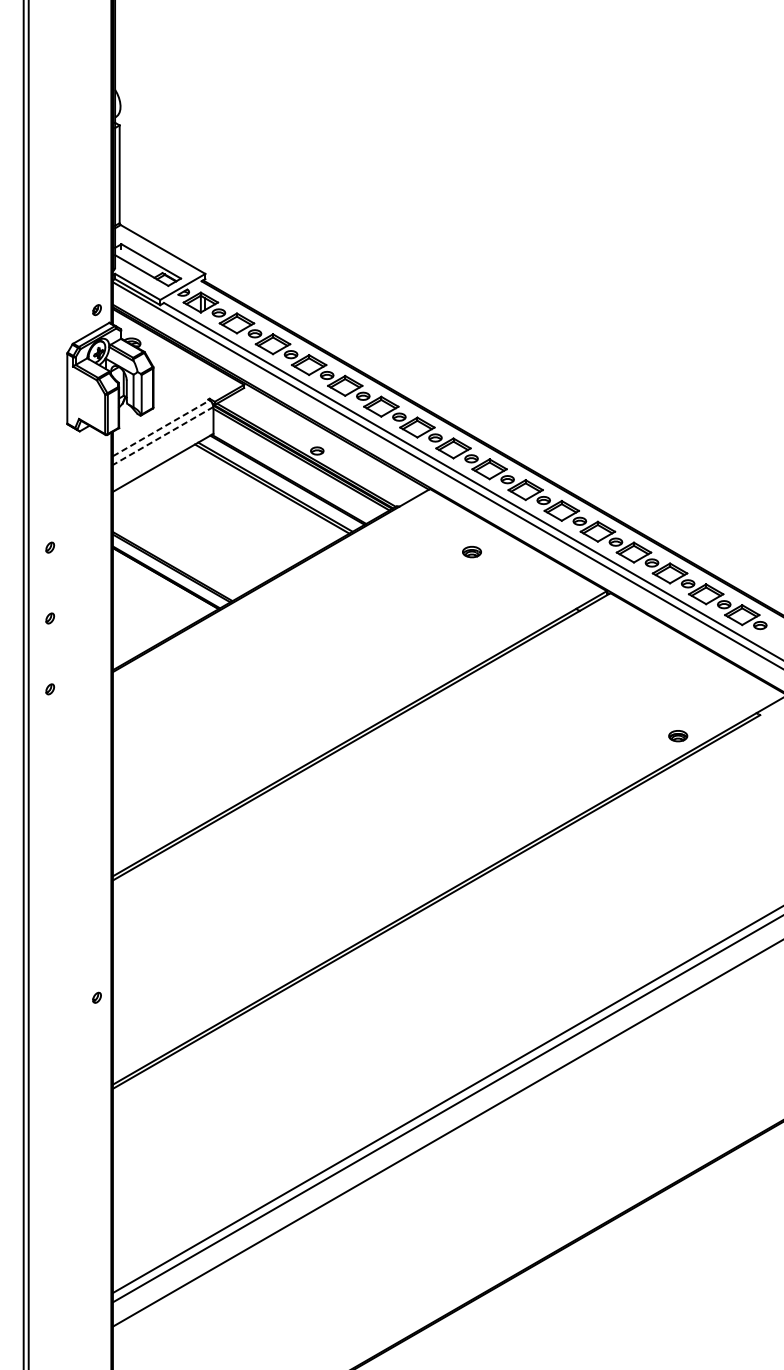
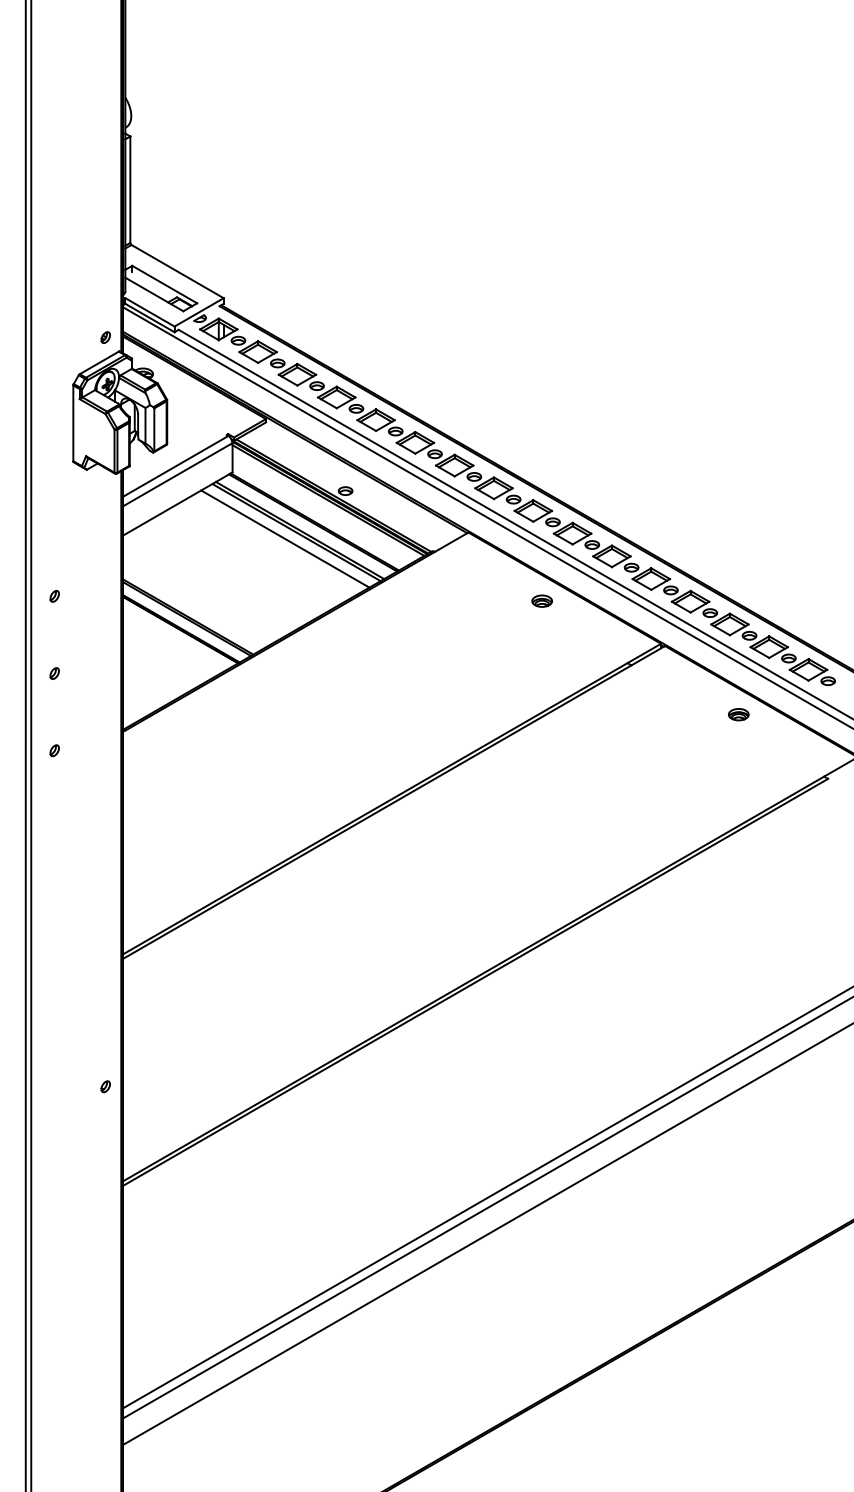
line: (161, 428) -> (175, 466), dashed -> solid
line: (162, 435) -> (177, 474), dashed -> solid
line: (262, 494) -> (285, 538), added
part: (471, 551) -> (541, 600), moved
part: (677, 735) -> (738, 714), moved

